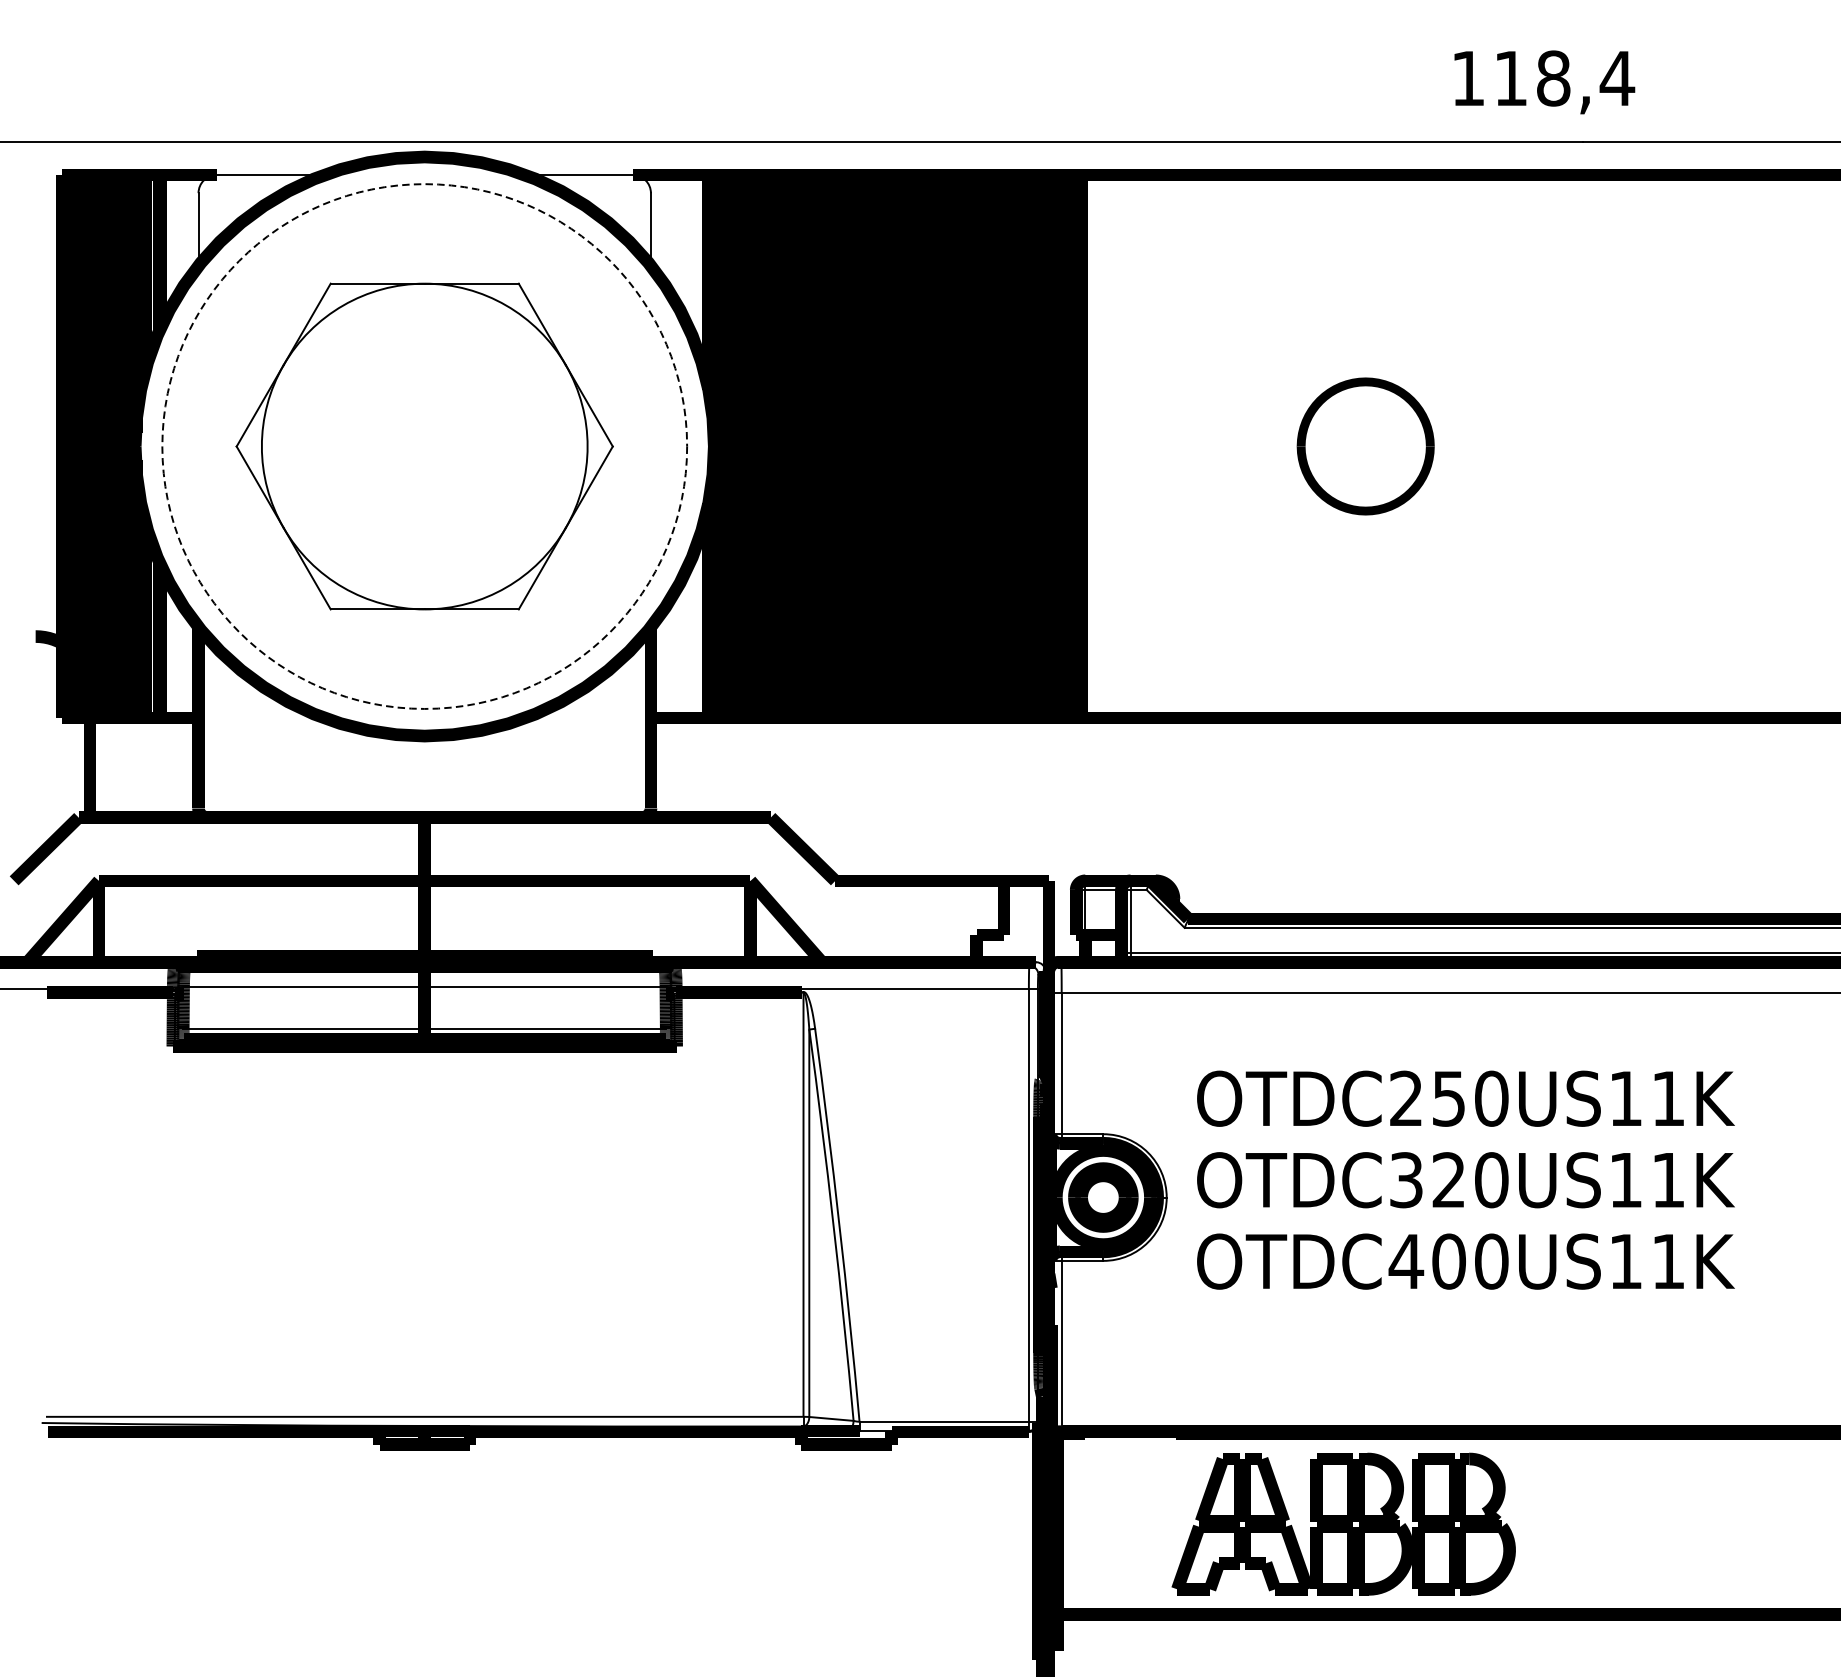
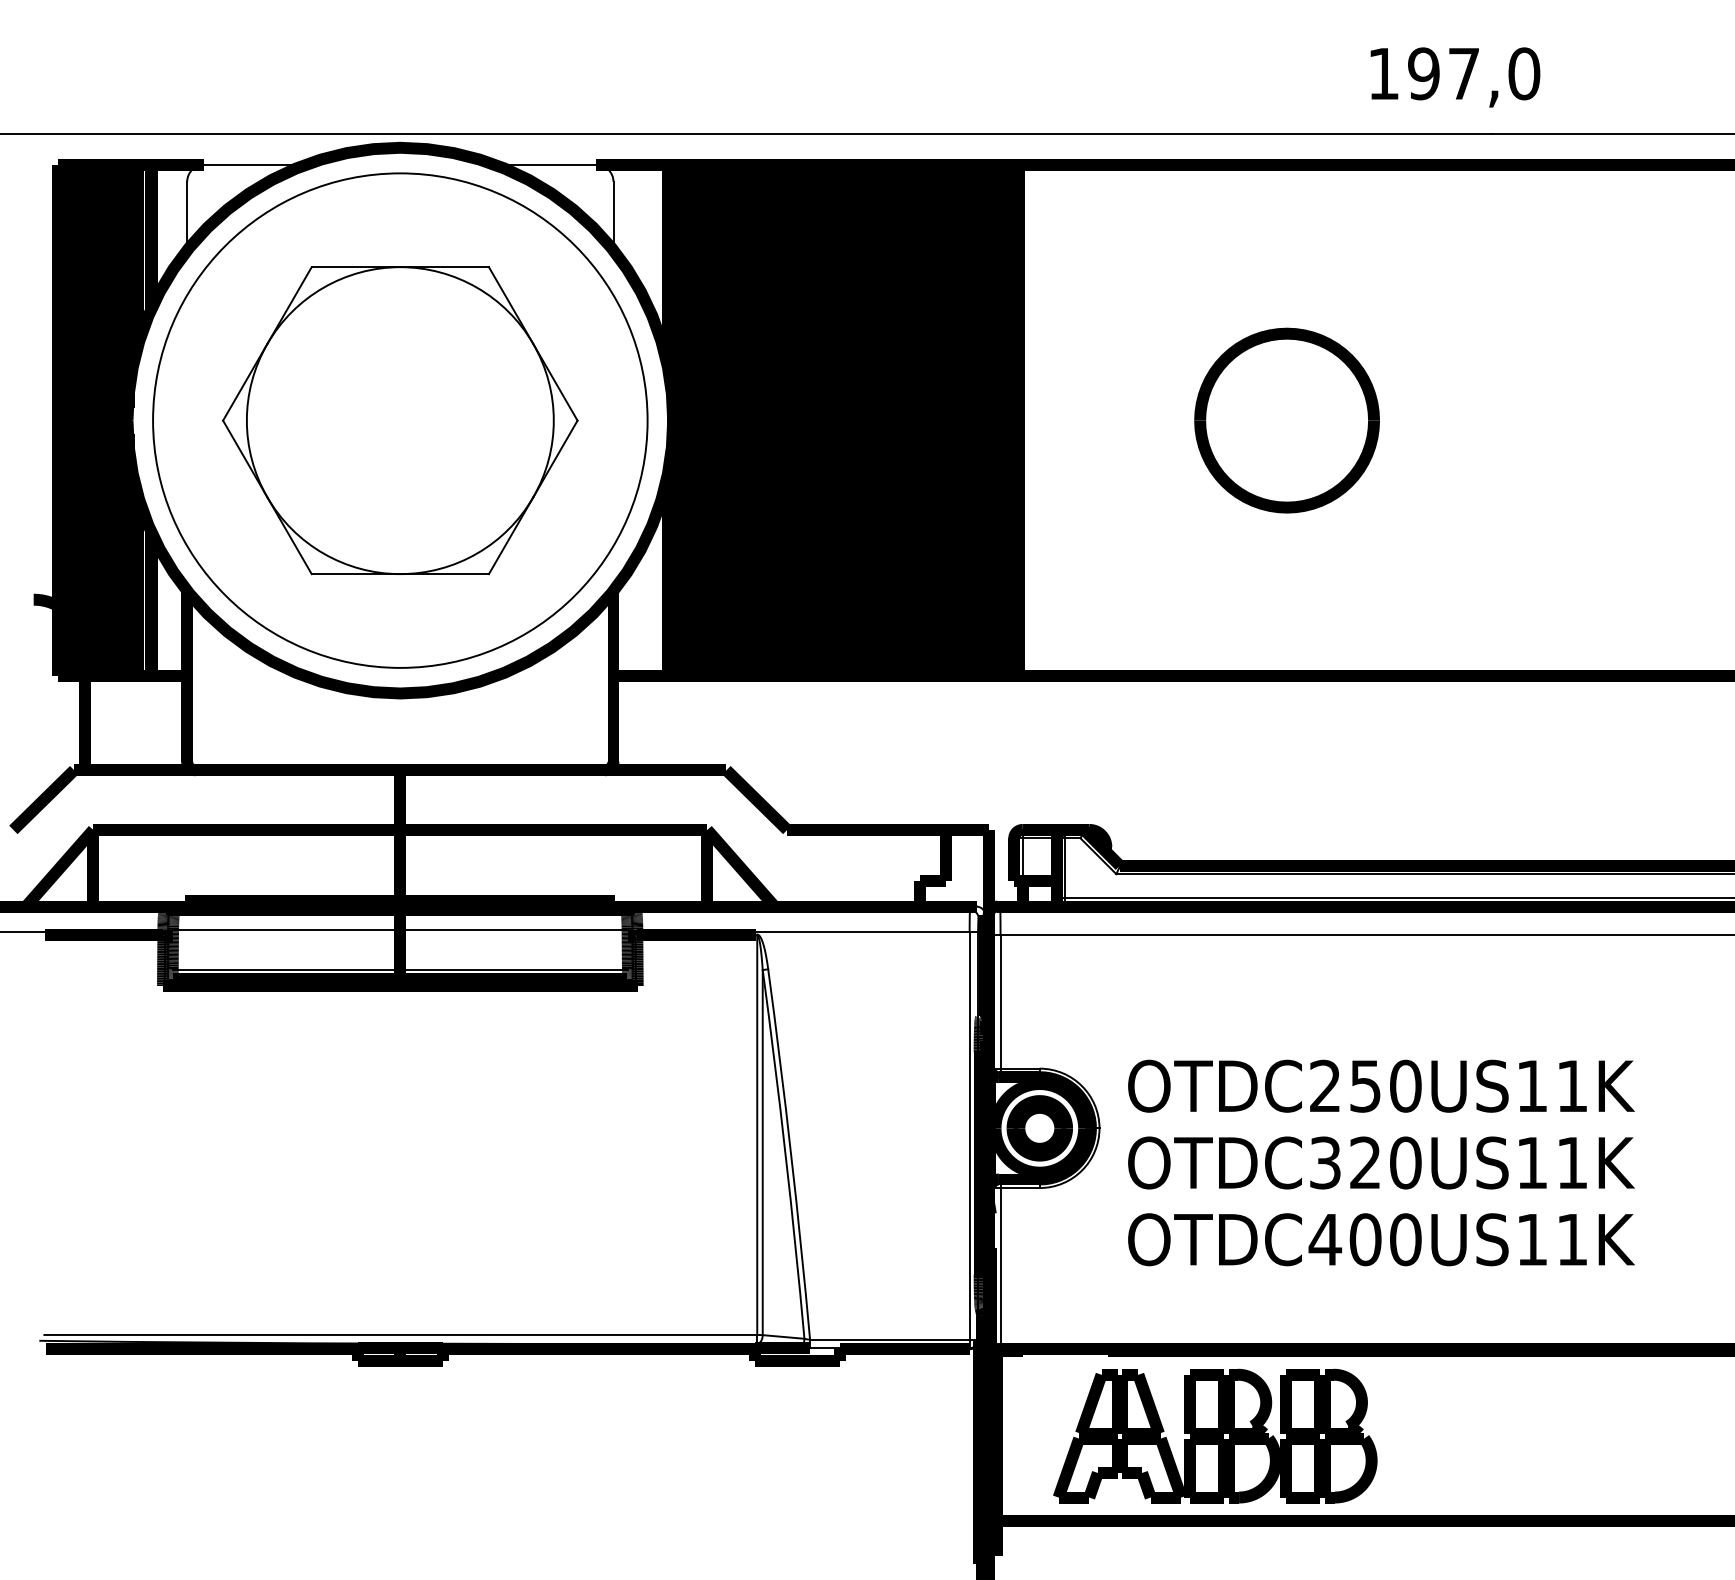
text: (1564, 78) -> (1474, 73), 118,4 -> 197,0
circle: (424, 446) -> (400, 420), dashed -> solid
part: (1365, 446) -> (1286, 420), size x1.43
text: (1465, 1179) -> (1381, 1162), moved
part: (1343, 1523) -> (1215, 1435), moved

